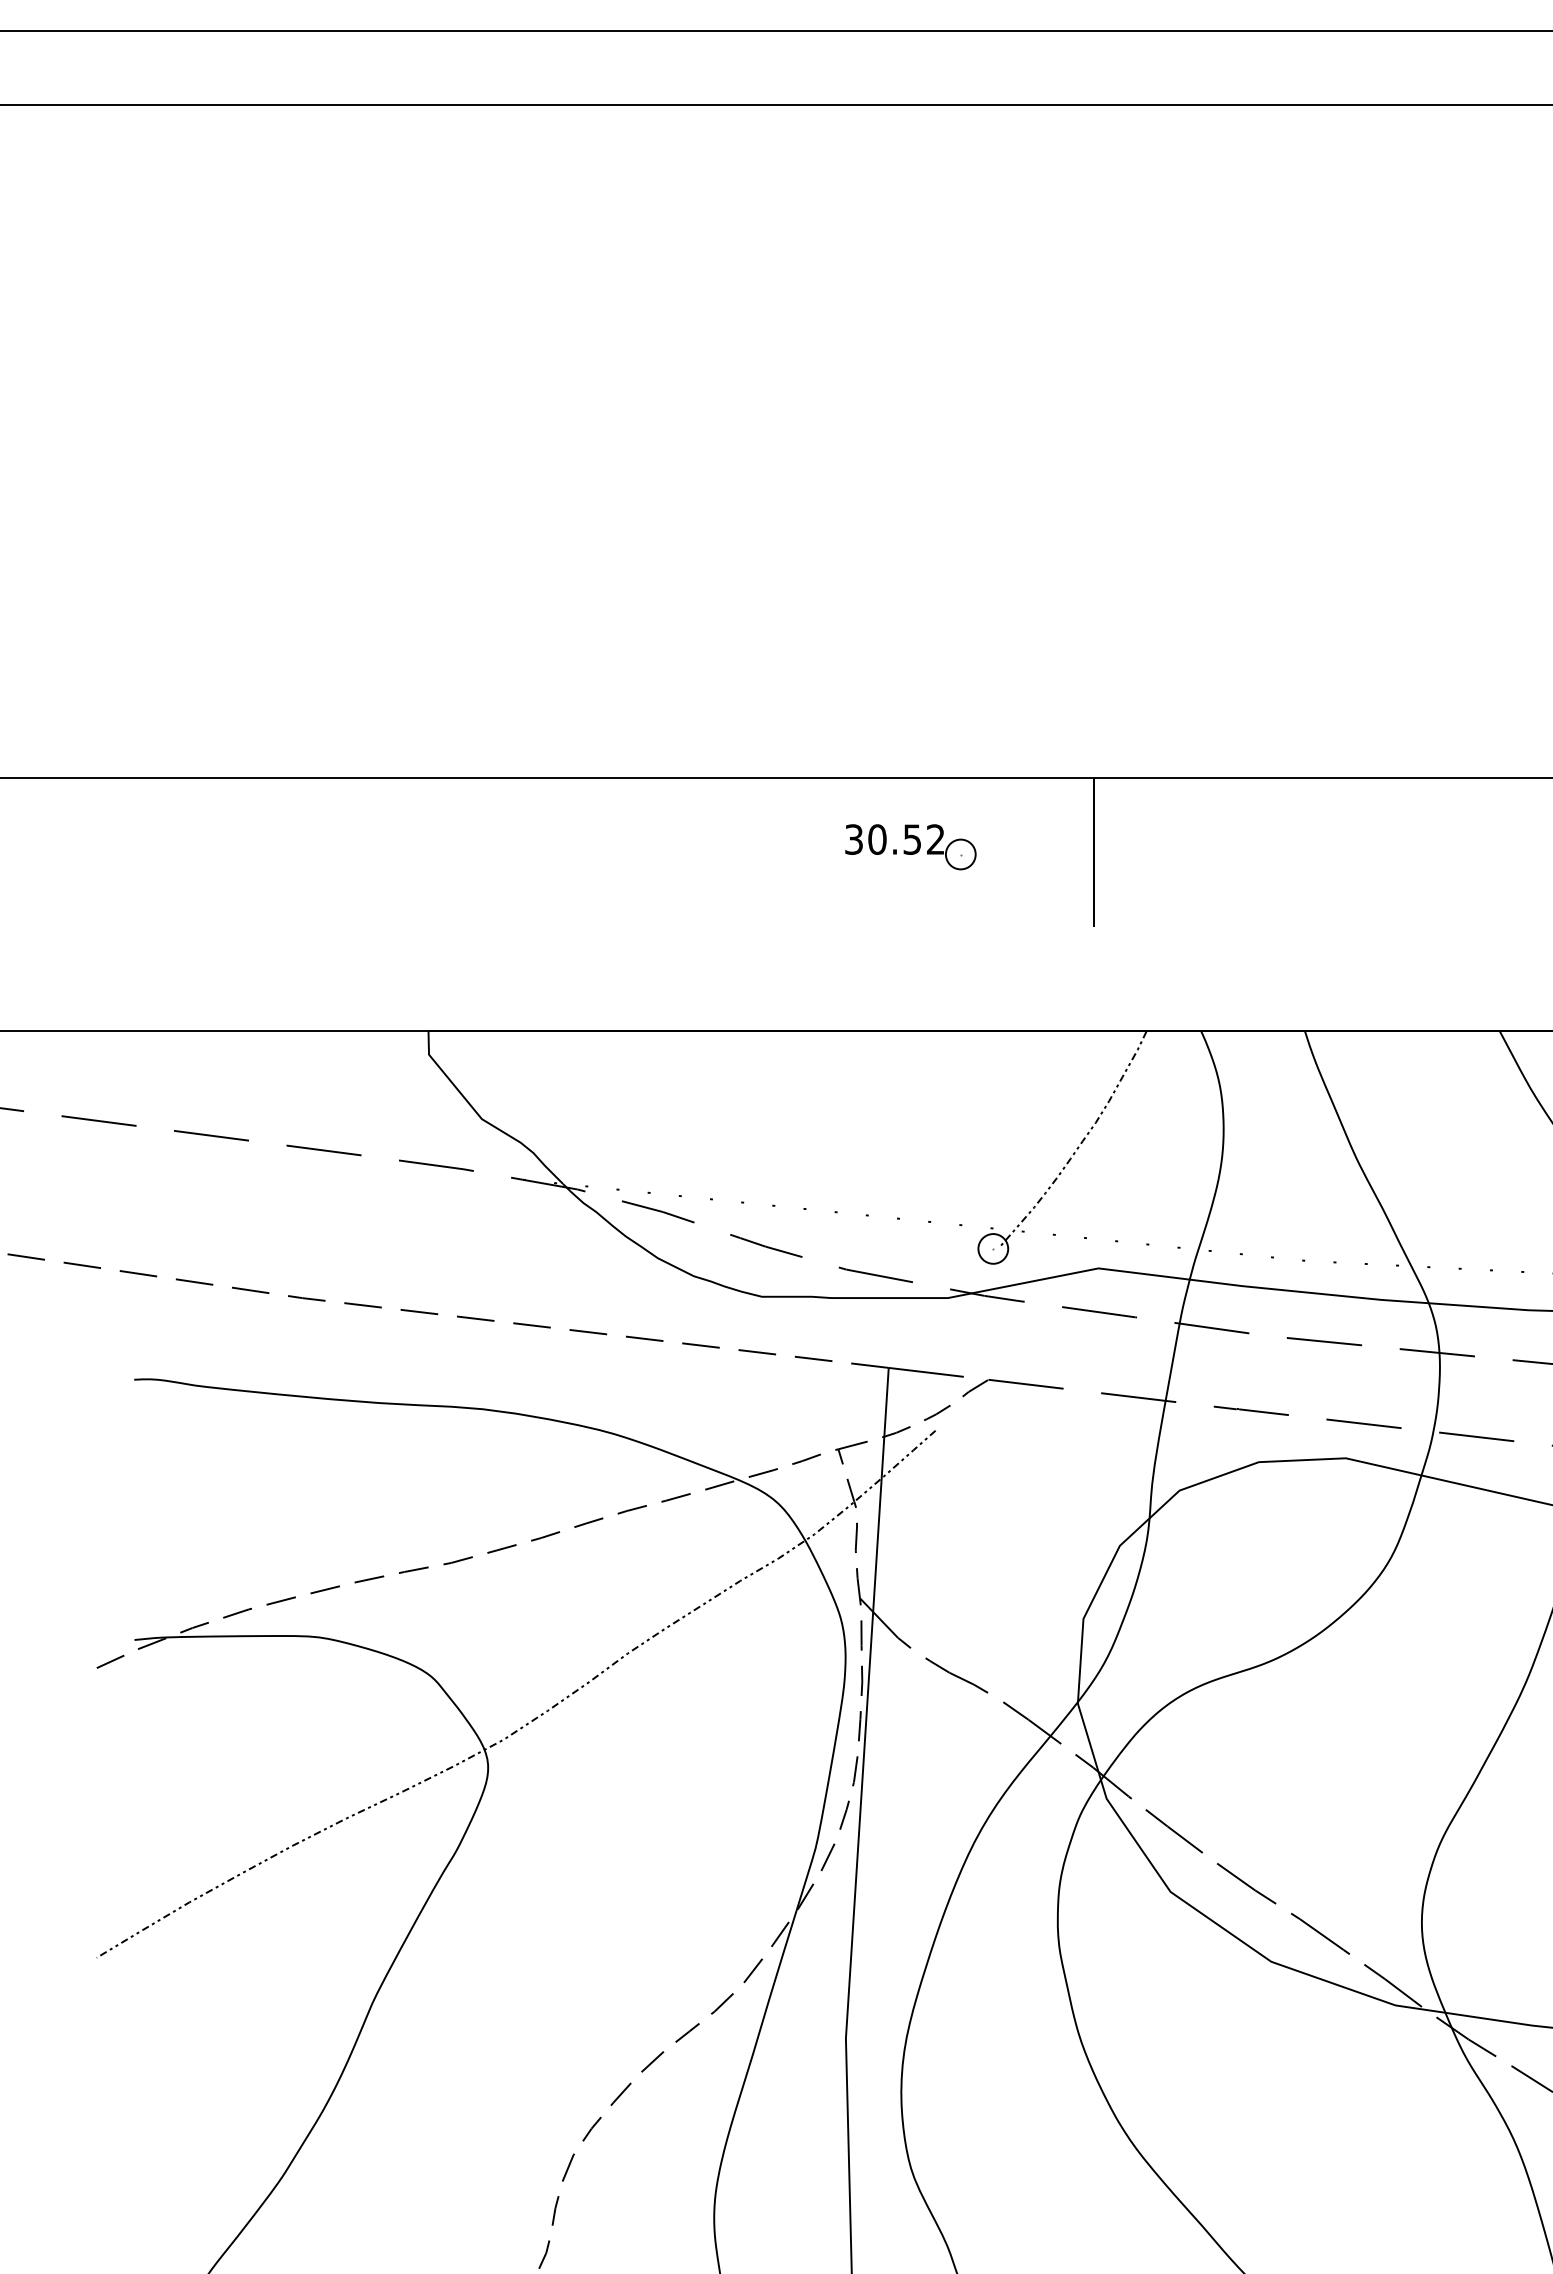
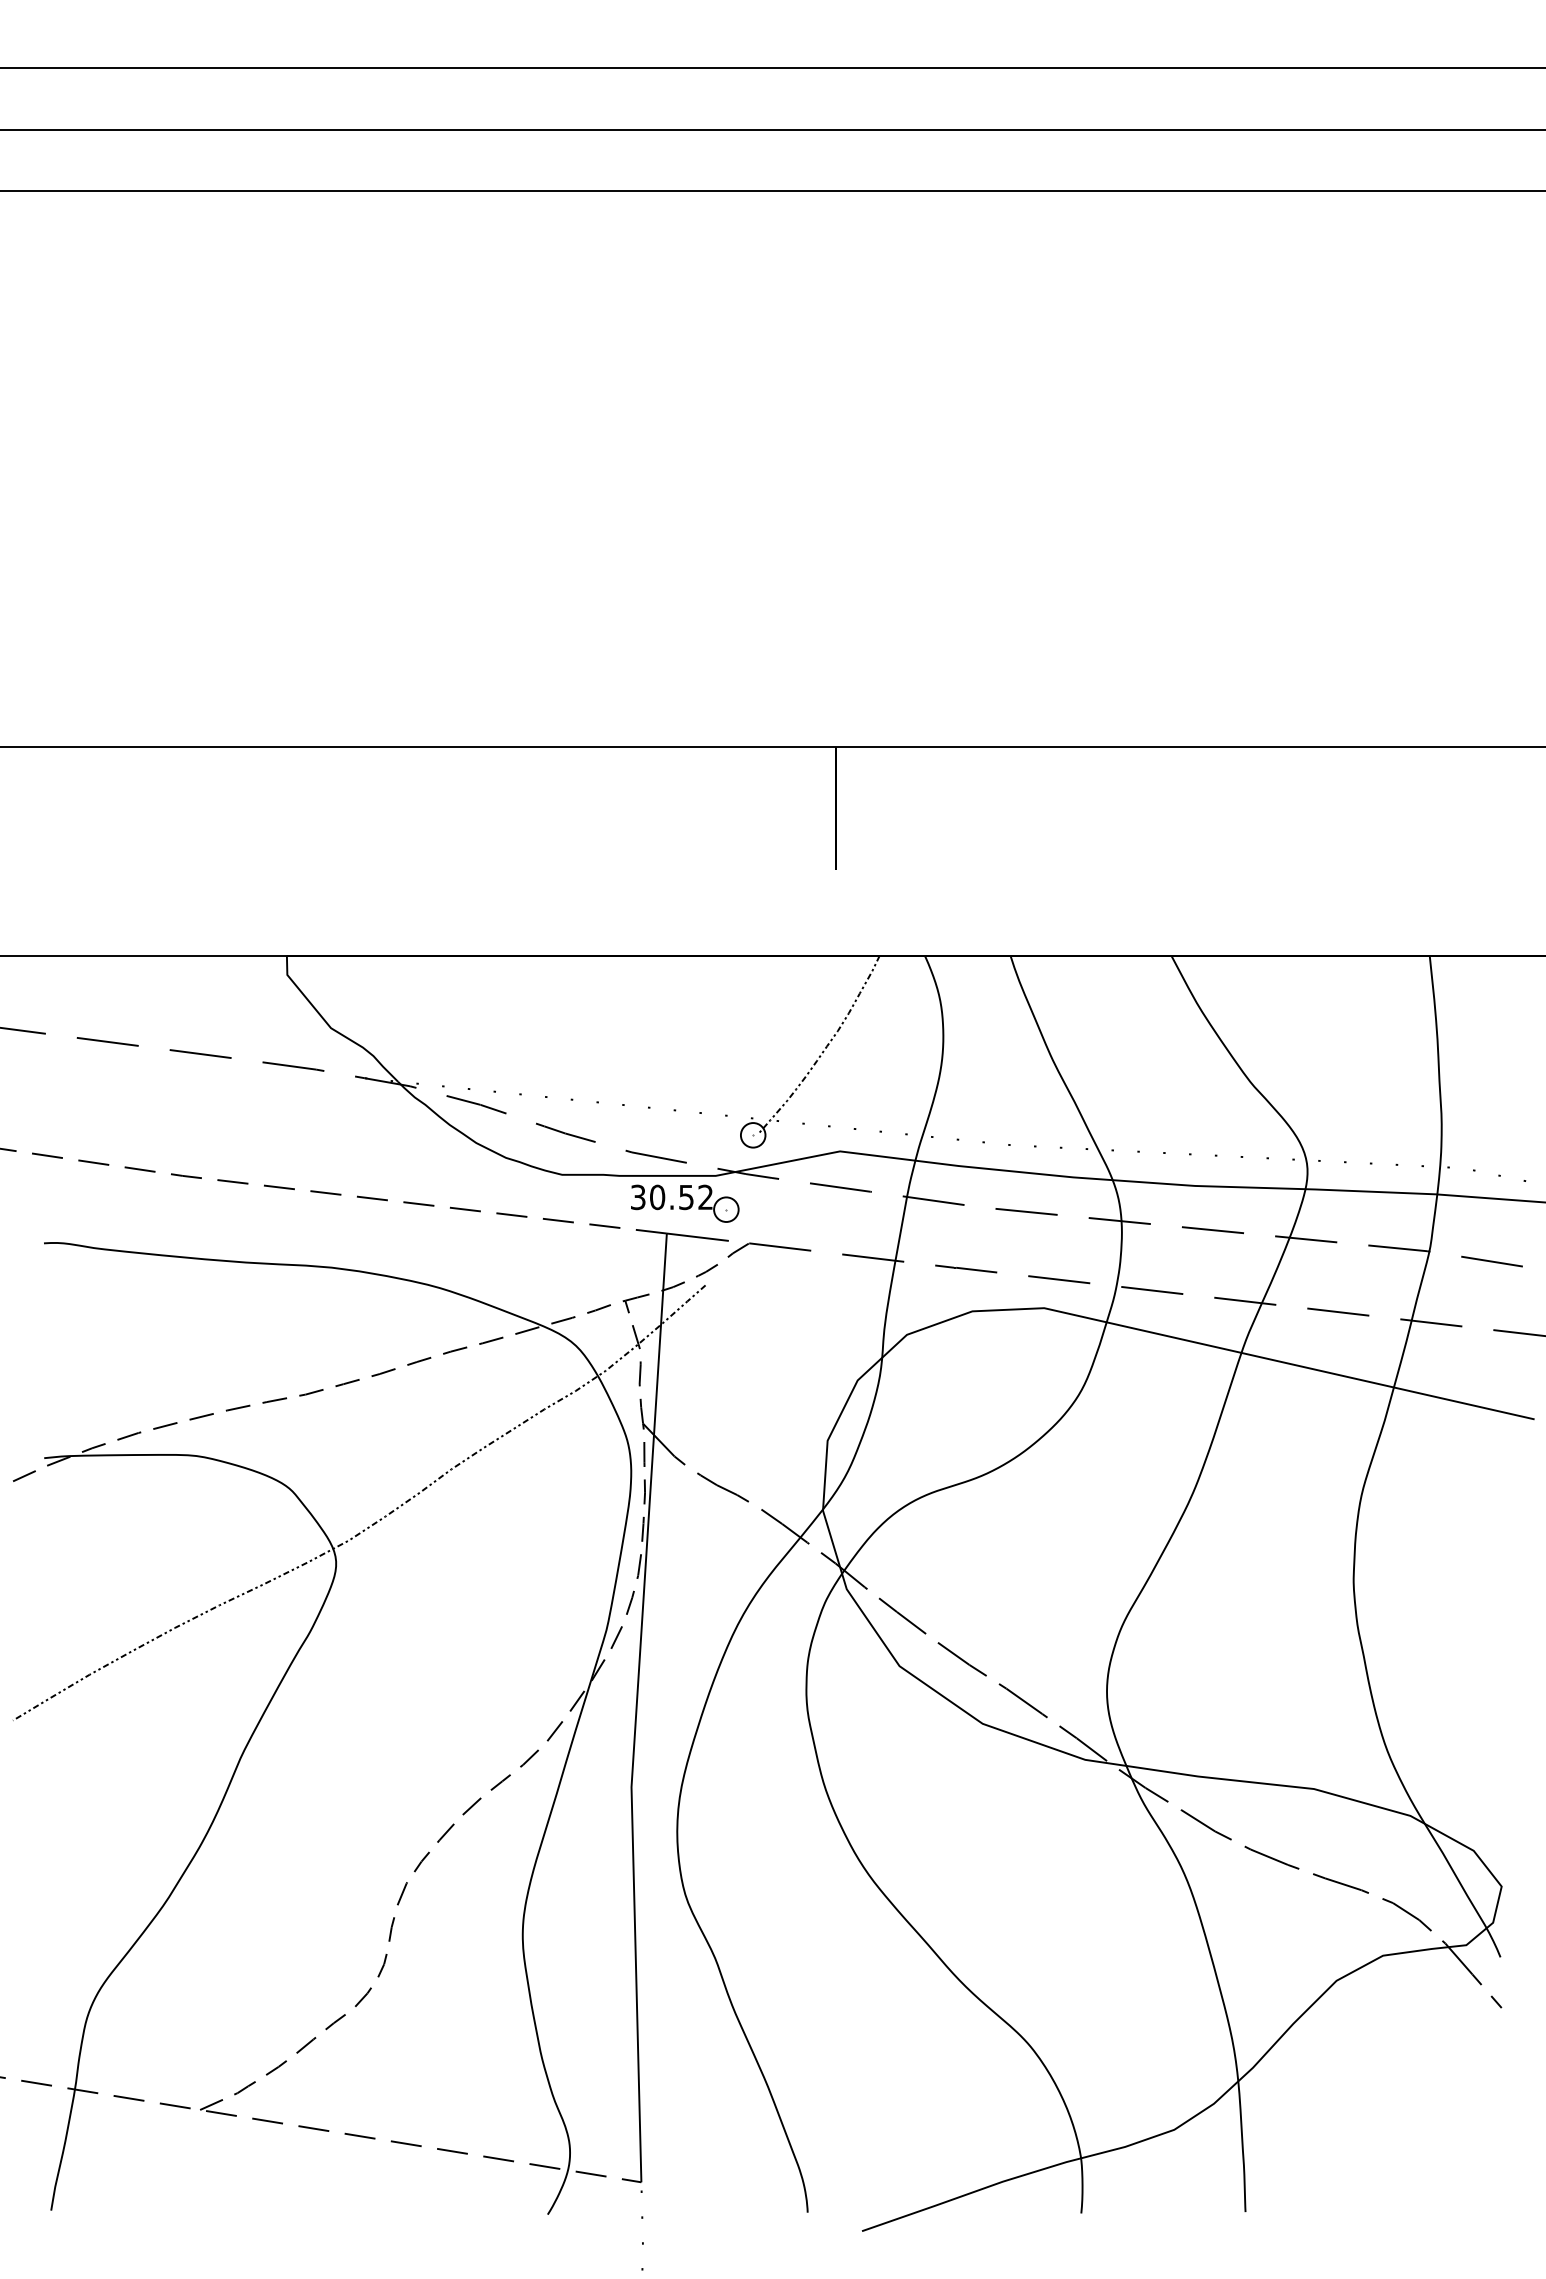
part: (911, 846) -> (685, 1203), moved

